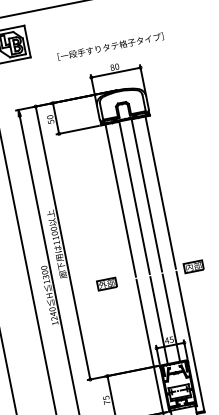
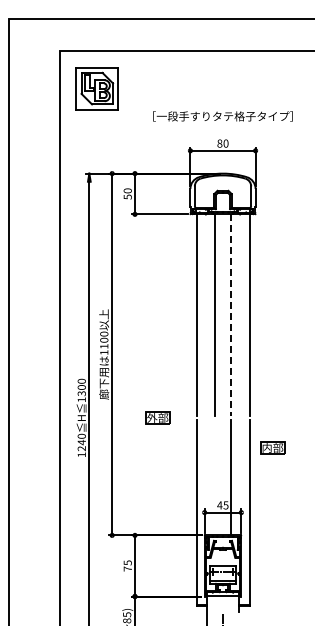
line: (147, 195) -> (231, 315), solid -> dashed
part: (193, 266) -> (272, 447), moved
line: (158, 320) -> (214, 477), removed

